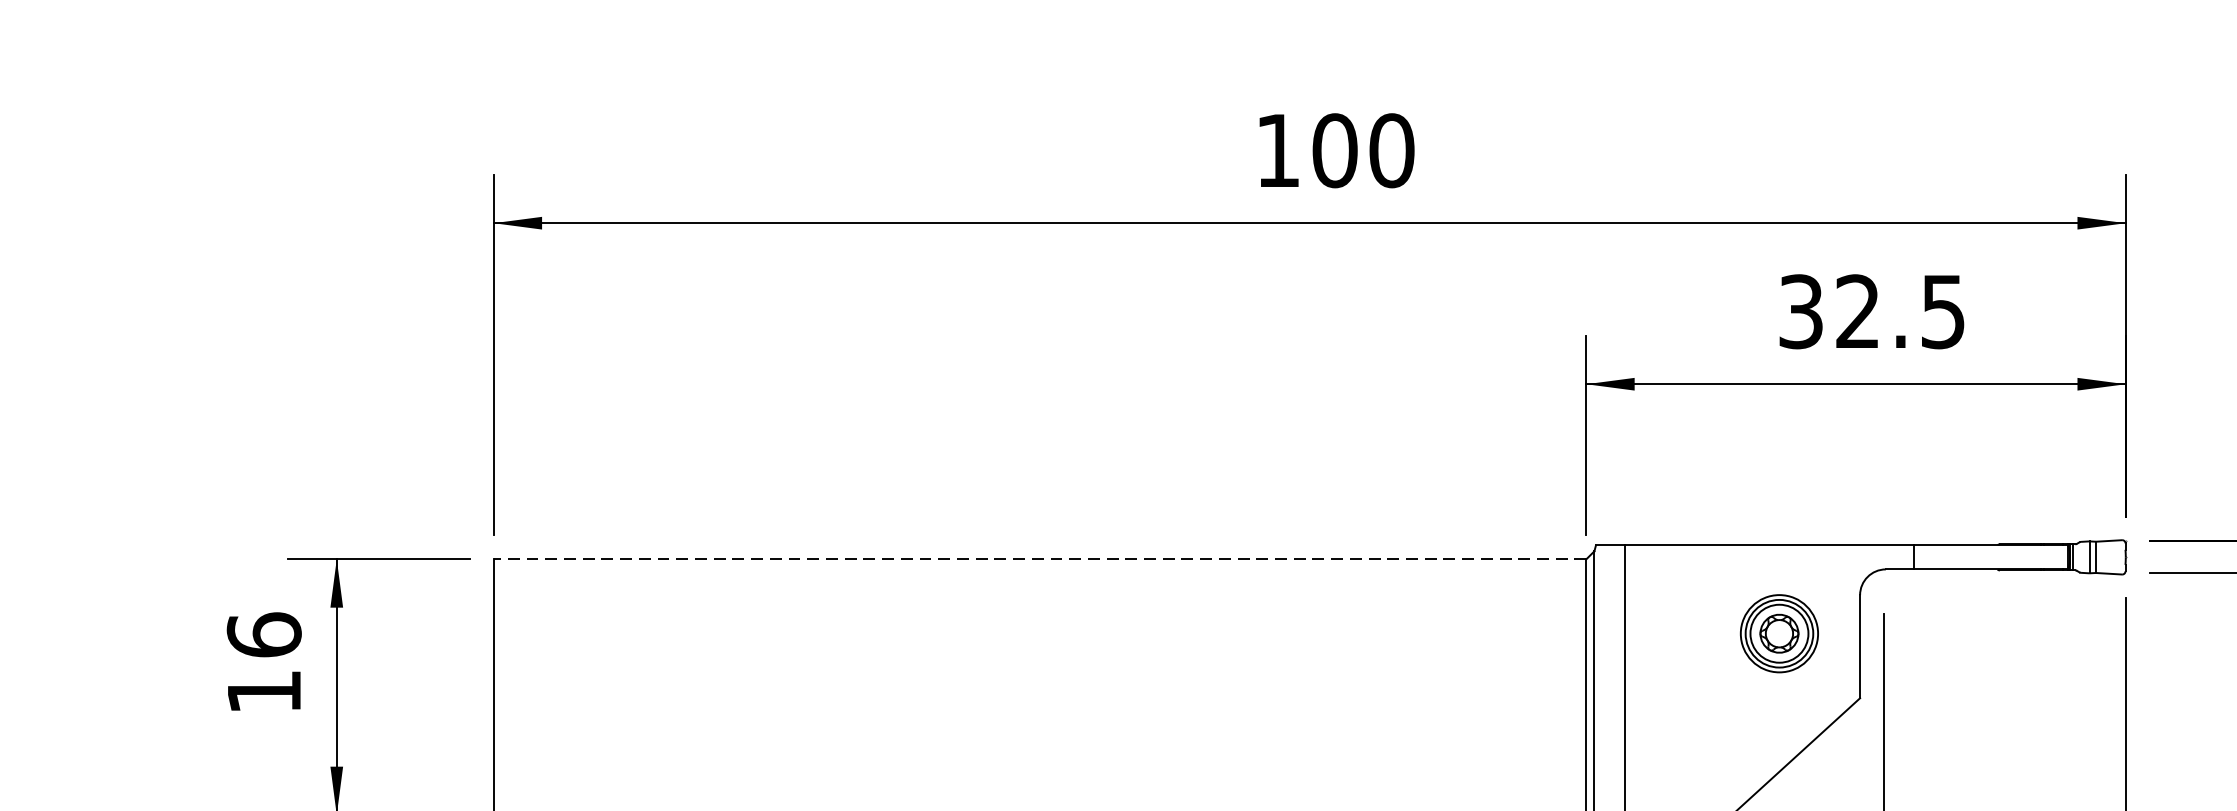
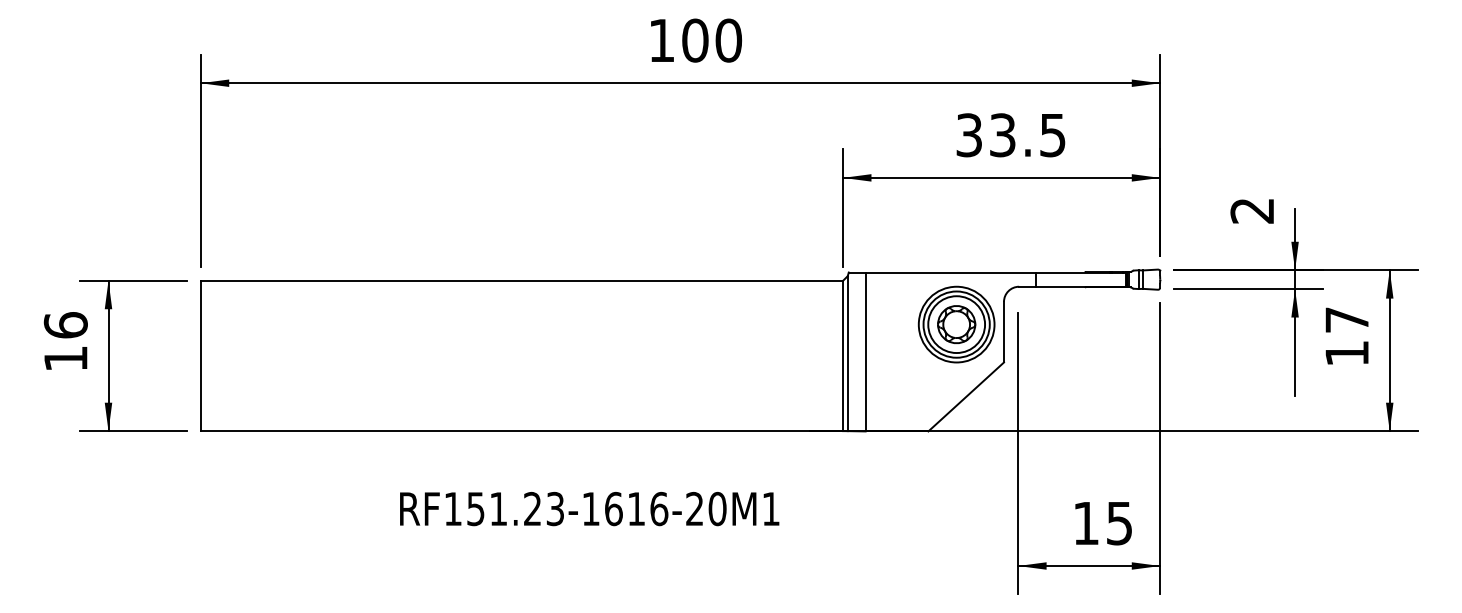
text: (1857, 312) -> (1002, 135), 32.5 -> 33.5
line: (1039, 558) -> (521, 280), dashed -> solid
part: (1779, 633) -> (956, 324), size x1.67

